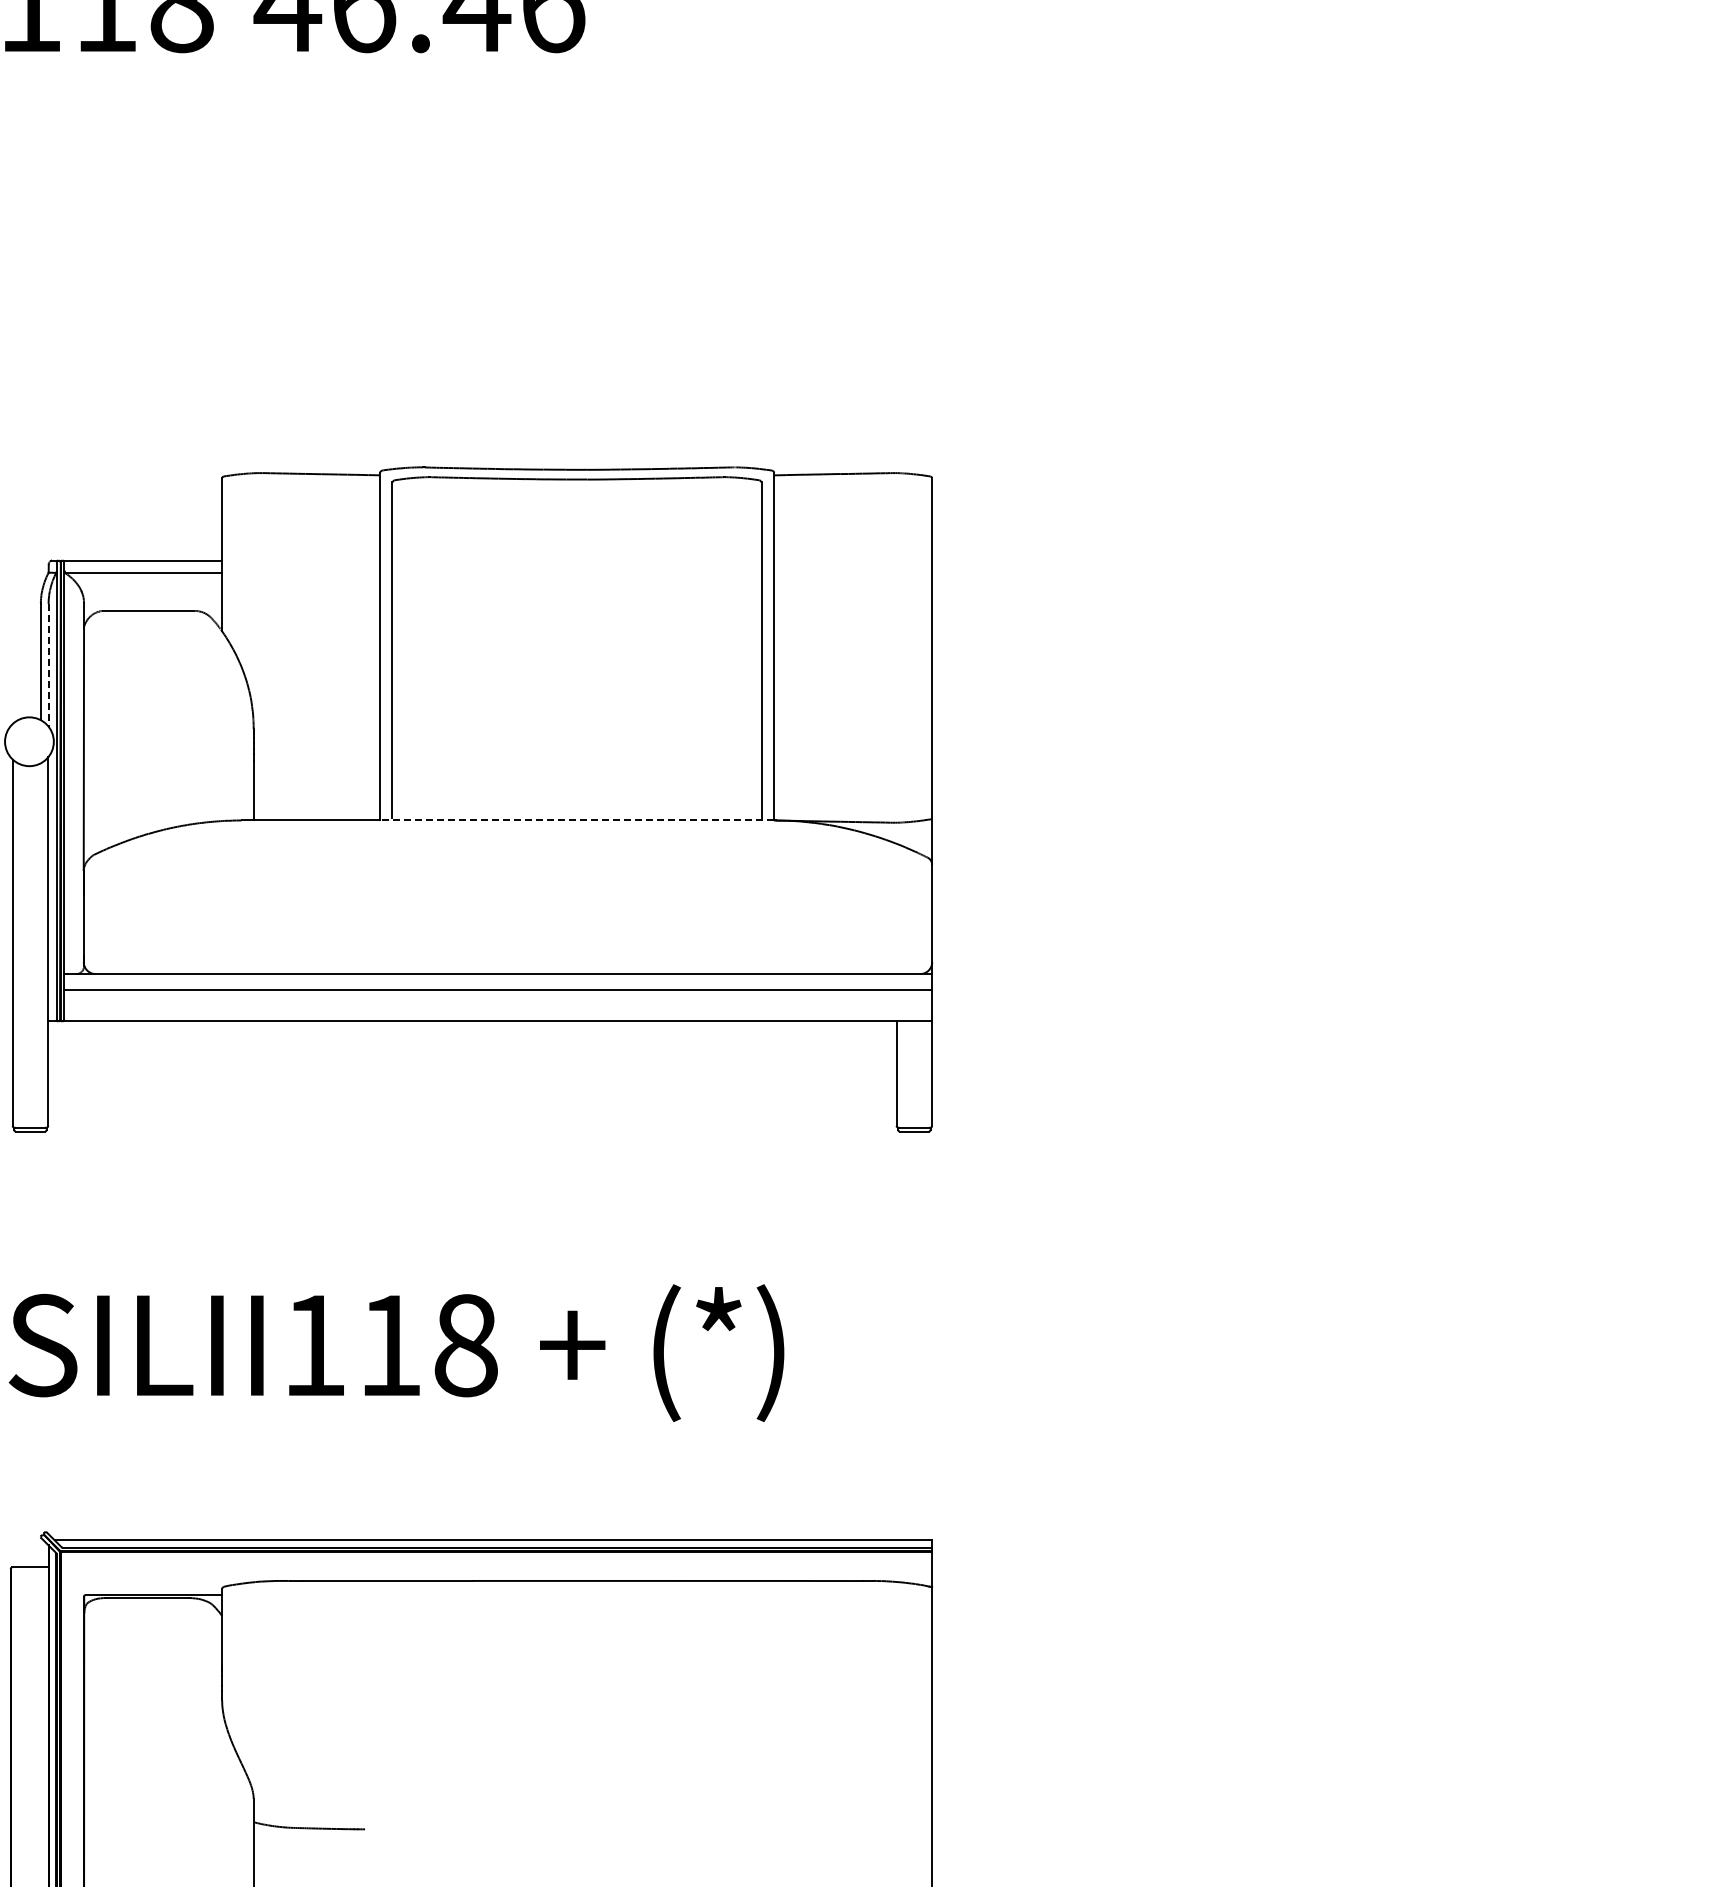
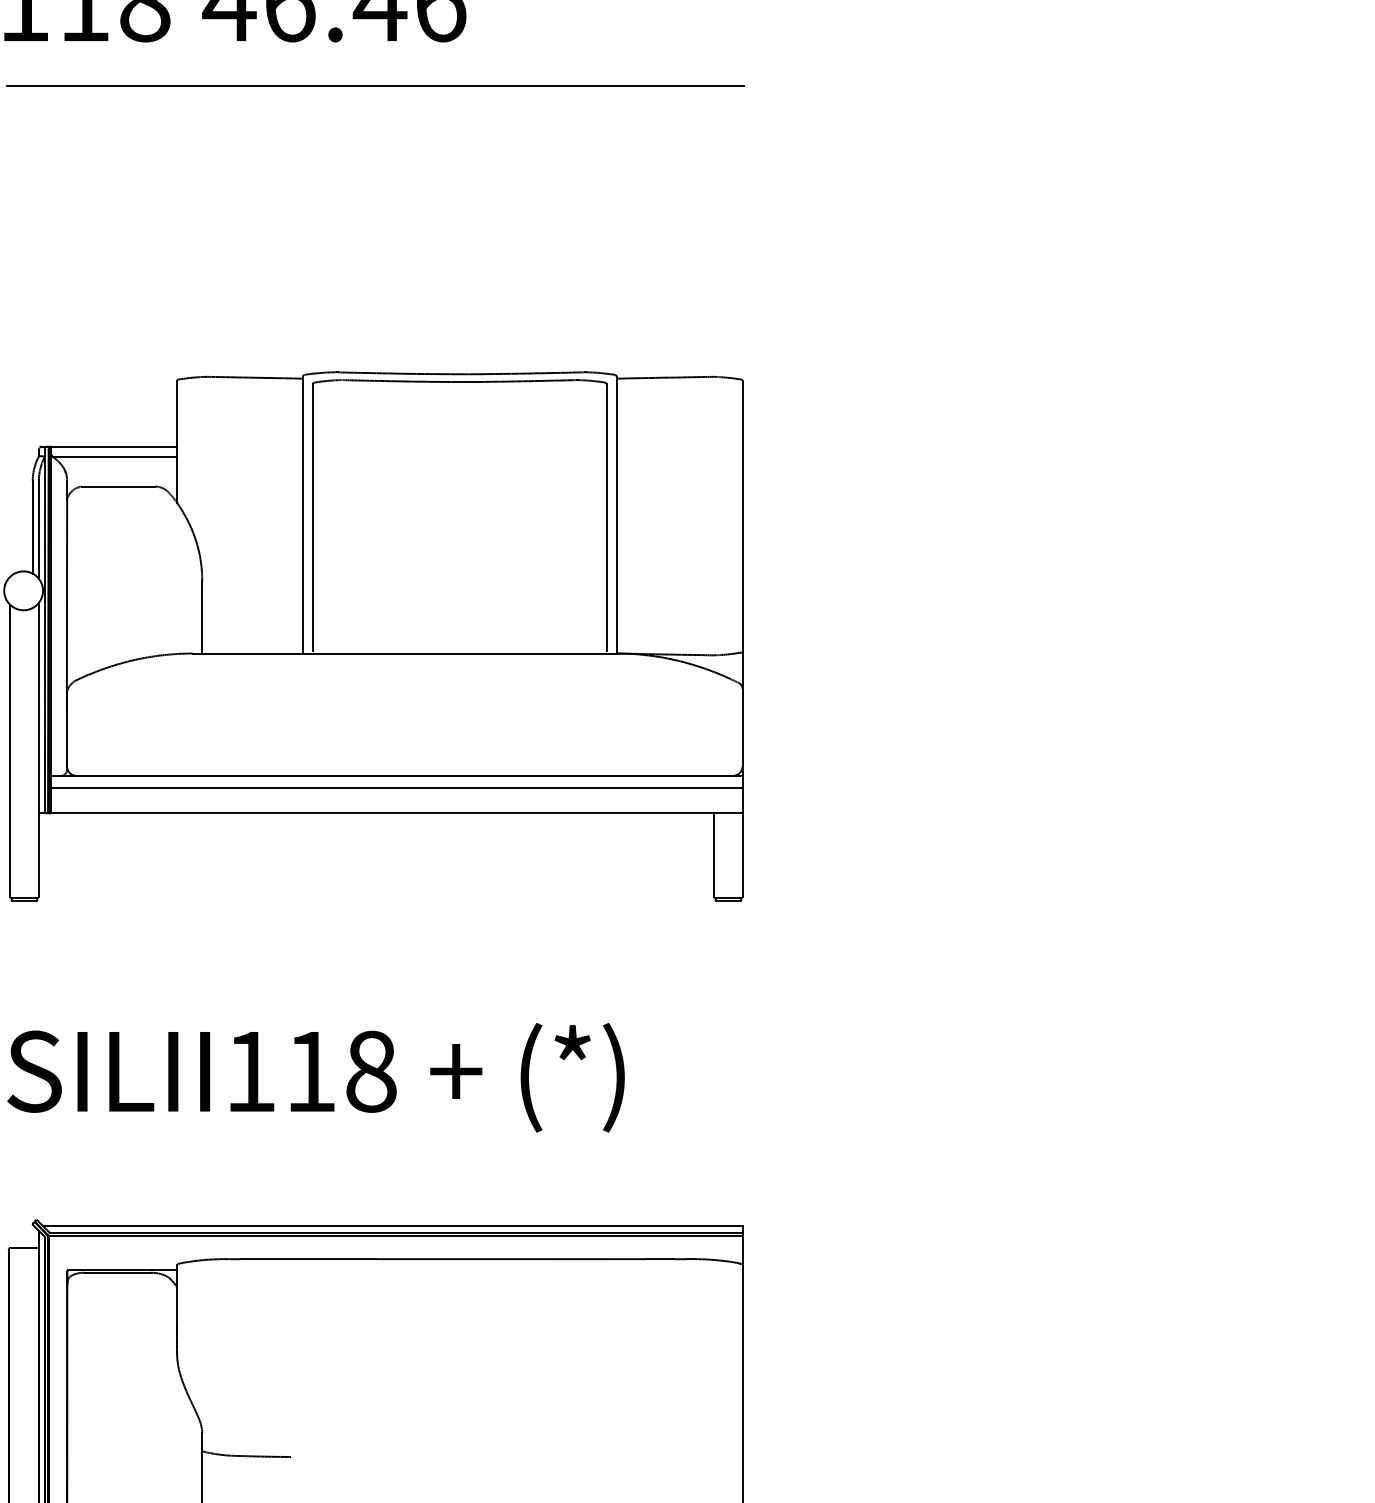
line: (471, 108) -> (375, 86), added
line: (48, 665) -> (38, 530), dashed -> solid
line: (576, 820) -> (459, 653), dashed -> solid

